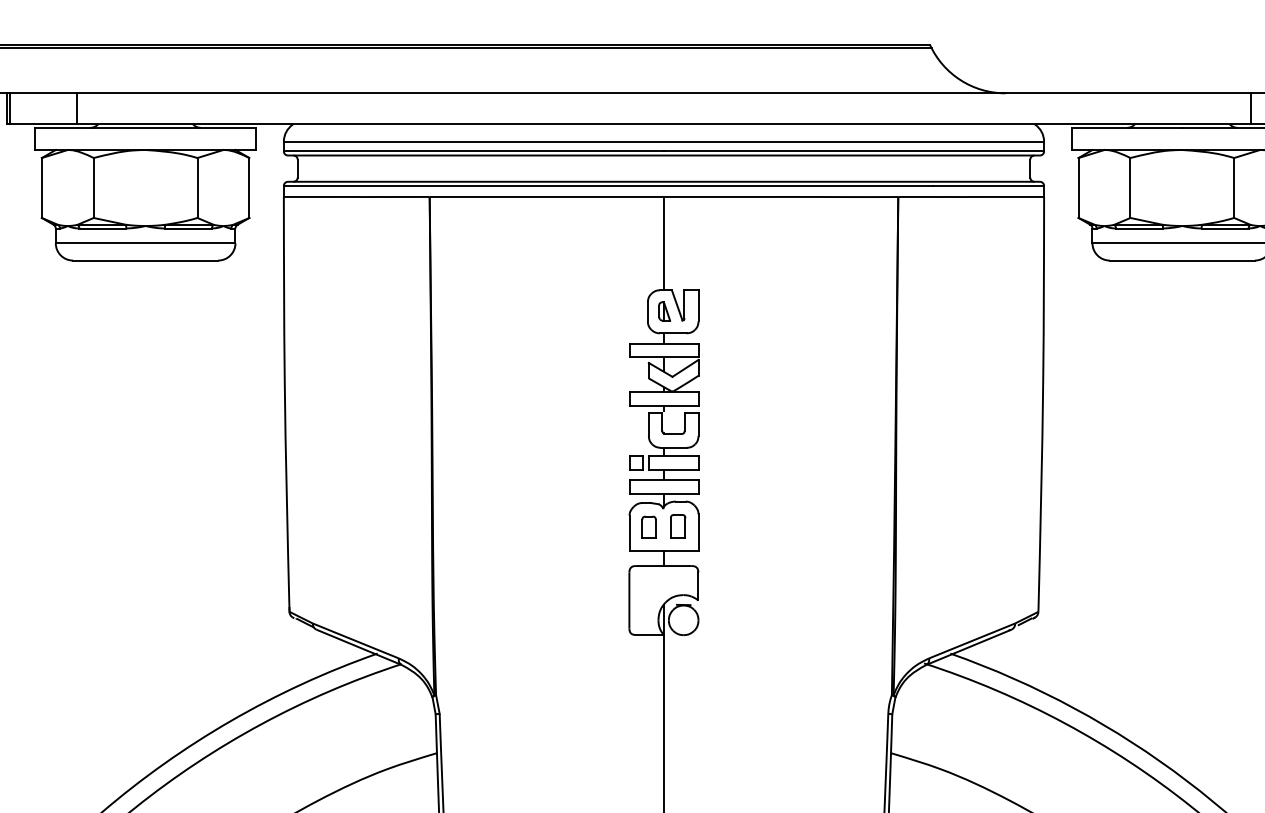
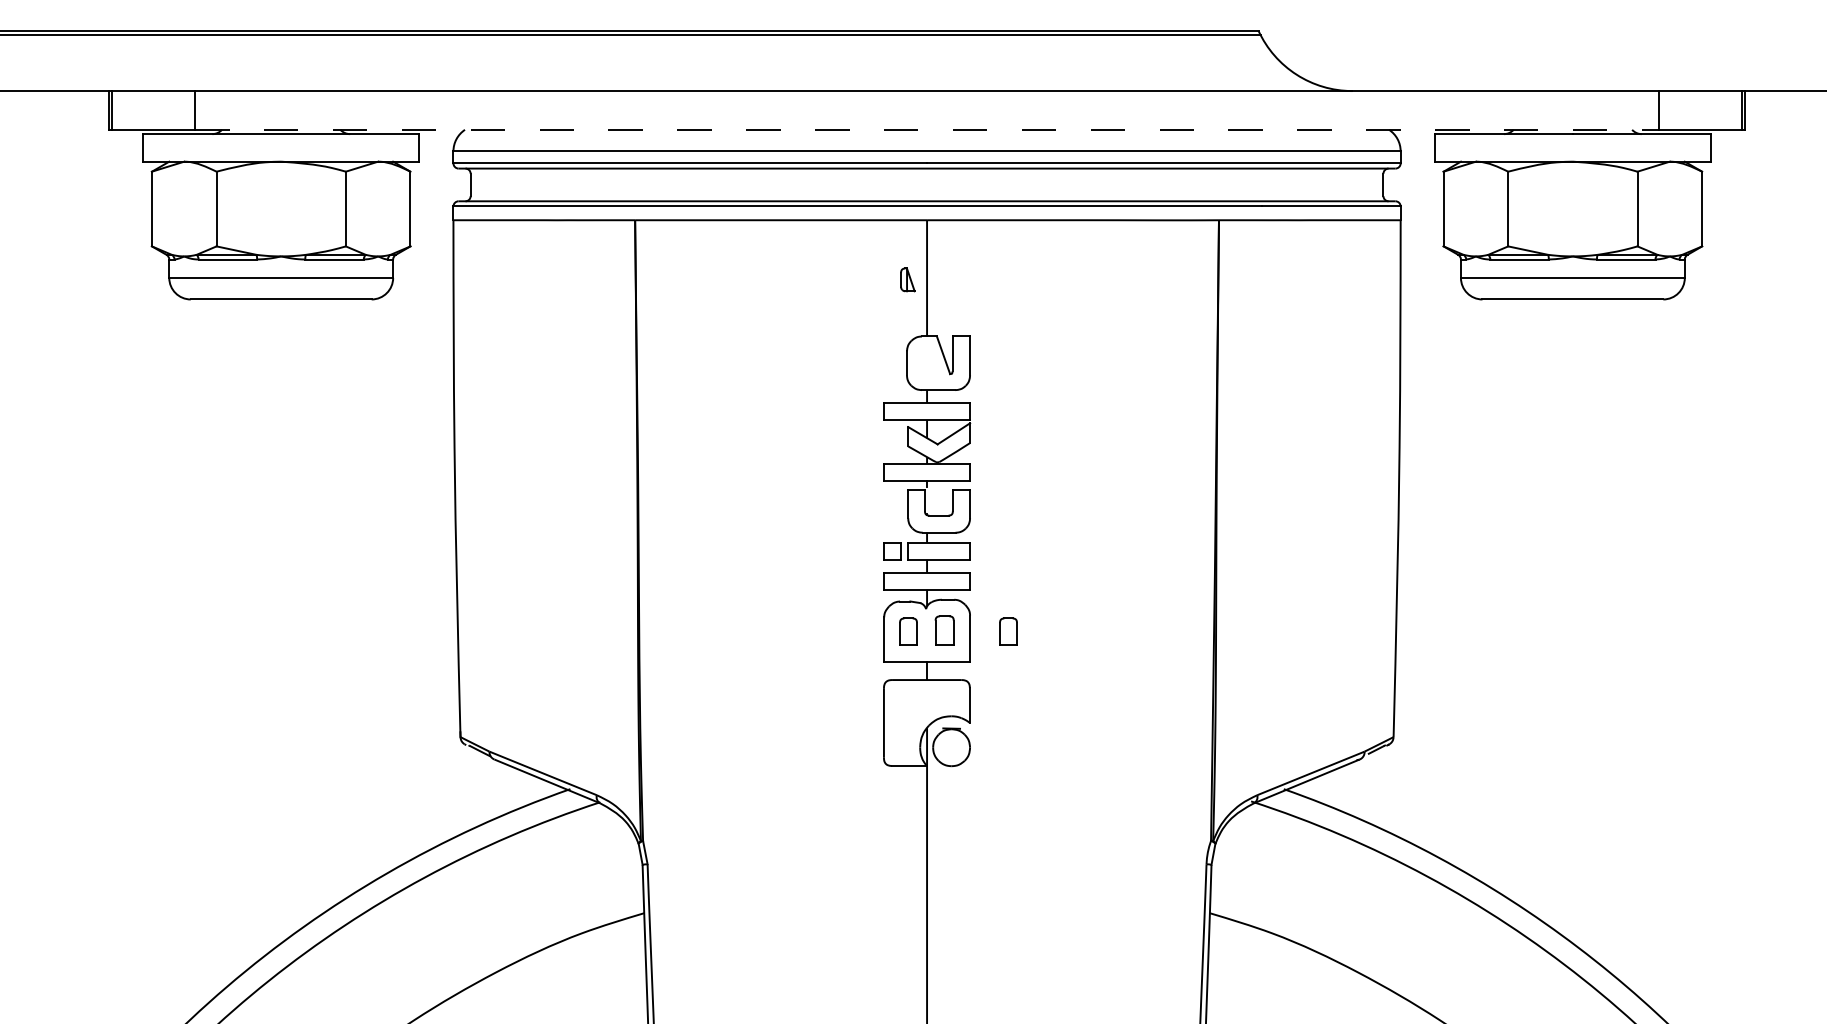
line: (664, 124) -> (927, 129), solid -> dashed
part: (664, 311) -> (907, 279), moved
part: (729, 527) -> (1008, 631), added

